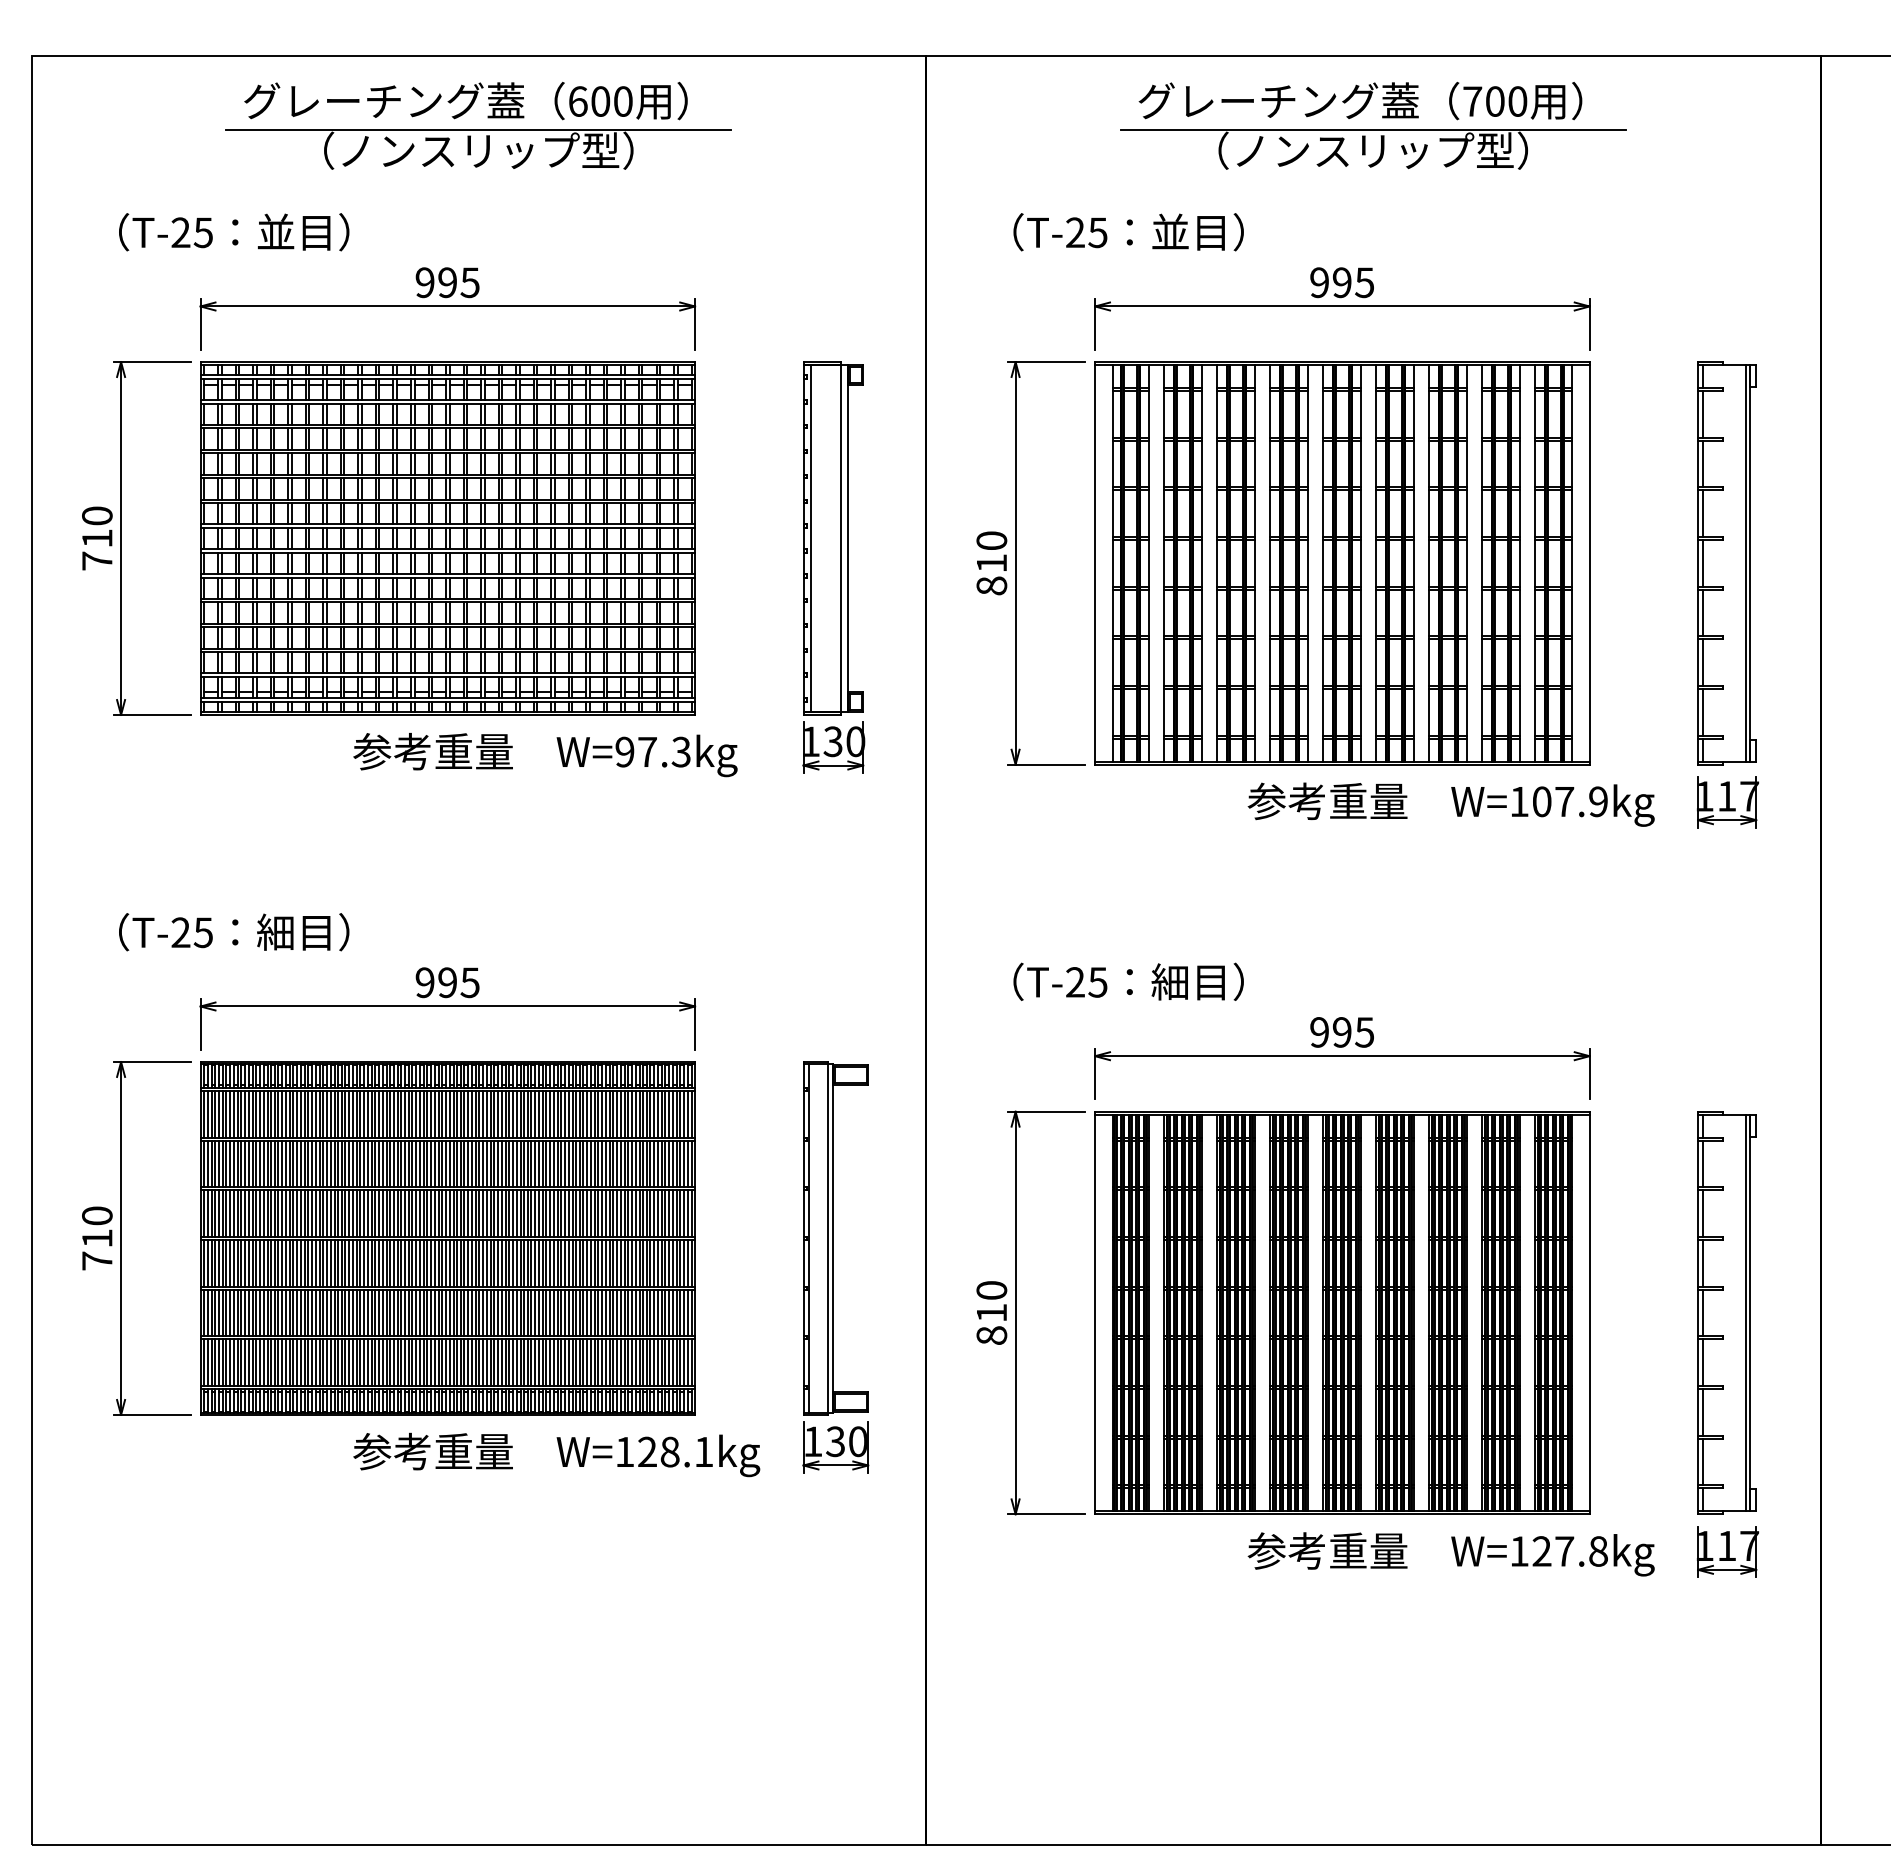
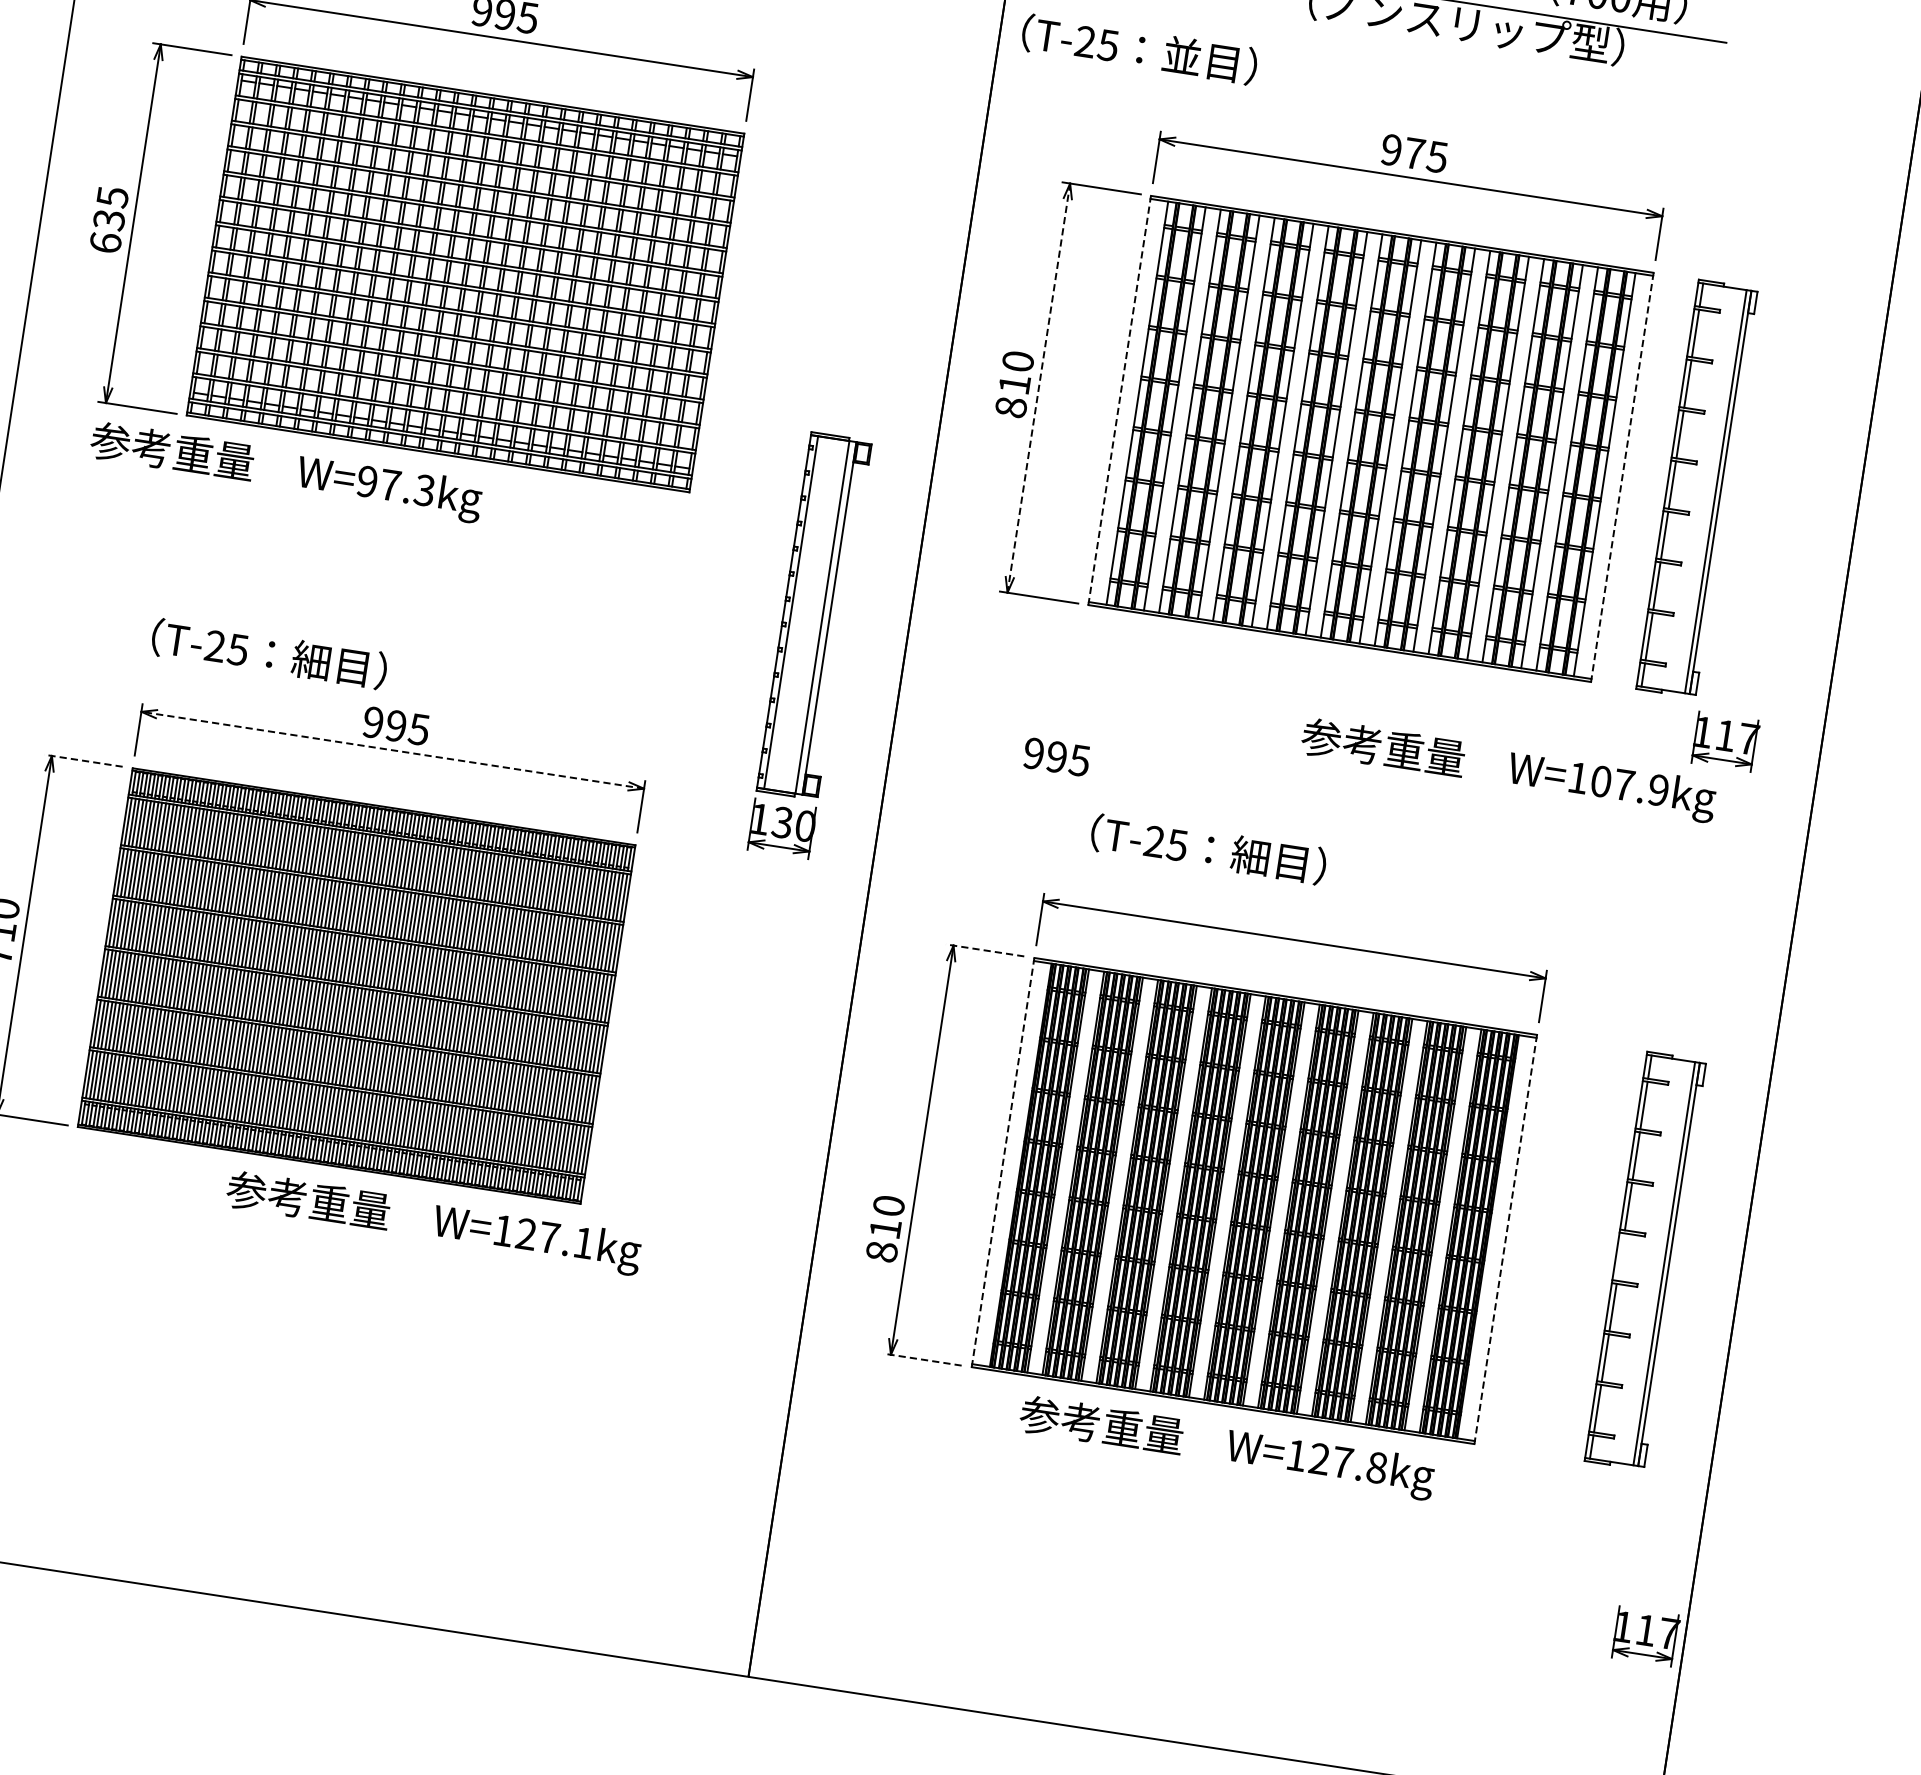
text: (1128, 232) -> (1139, 49), moved
text: (1341, 282) -> (1413, 153), 995 -> 975
text: (97, 538) -> (109, 220), 710 -> 635
line: (1095, 562) -> (1120, 399), solid -> dashed
line: (1015, 563) -> (1038, 388), solid -> dashed
line: (1589, 563) -> (1622, 477), solid -> dashed
part: (1726, 563) -> (1696, 488), moved
part: (833, 567) -> (809, 645), moved
text: (545, 755) -> (286, 472), moved
text: (1450, 804) -> (1507, 770), moved
text: (234, 932) -> (269, 654), moved
text: (1128, 981) -> (1208, 849), moved
line: (447, 1006) -> (392, 750), solid -> dashed
text: (1341, 1032) -> (1056, 757), moved
line: (152, 1062) -> (83, 761), solid -> dashed
line: (1046, 1111) -> (984, 950), solid -> dashed
part: (835, 1267) -> (746, 1075), removed
text: (991, 1312) -> (885, 1228), moved
line: (1095, 1312) -> (1003, 1162), solid -> dashed
line: (1702, 1312) -> (1620, 1256), removed
line: (1589, 1313) -> (1505, 1239), solid -> dashed
text: (669, 1451) -> (548, 1237), W=128.1kg -> W=127.1kg
line: (1046, 1514) -> (922, 1359), solid -> dashed
part: (1728, 1551) -> (1646, 1636), moved
text: (1450, 1554) -> (1226, 1447), moved

